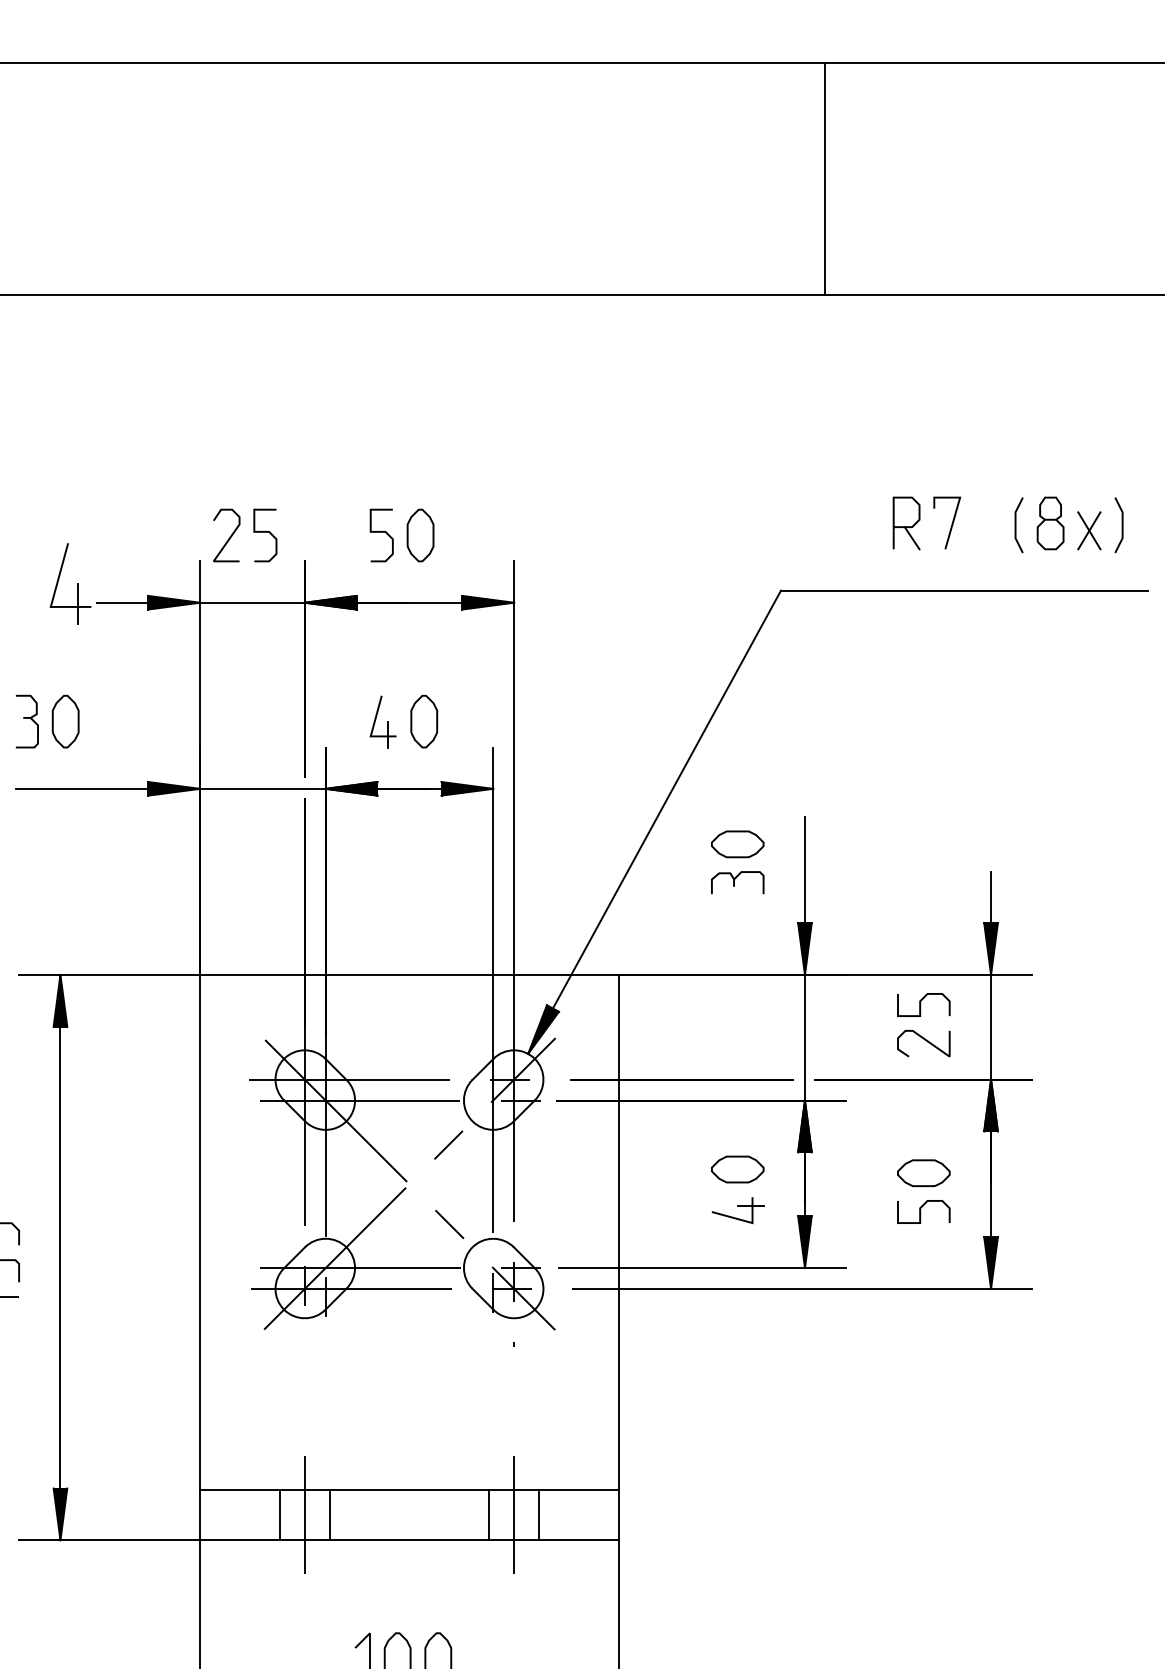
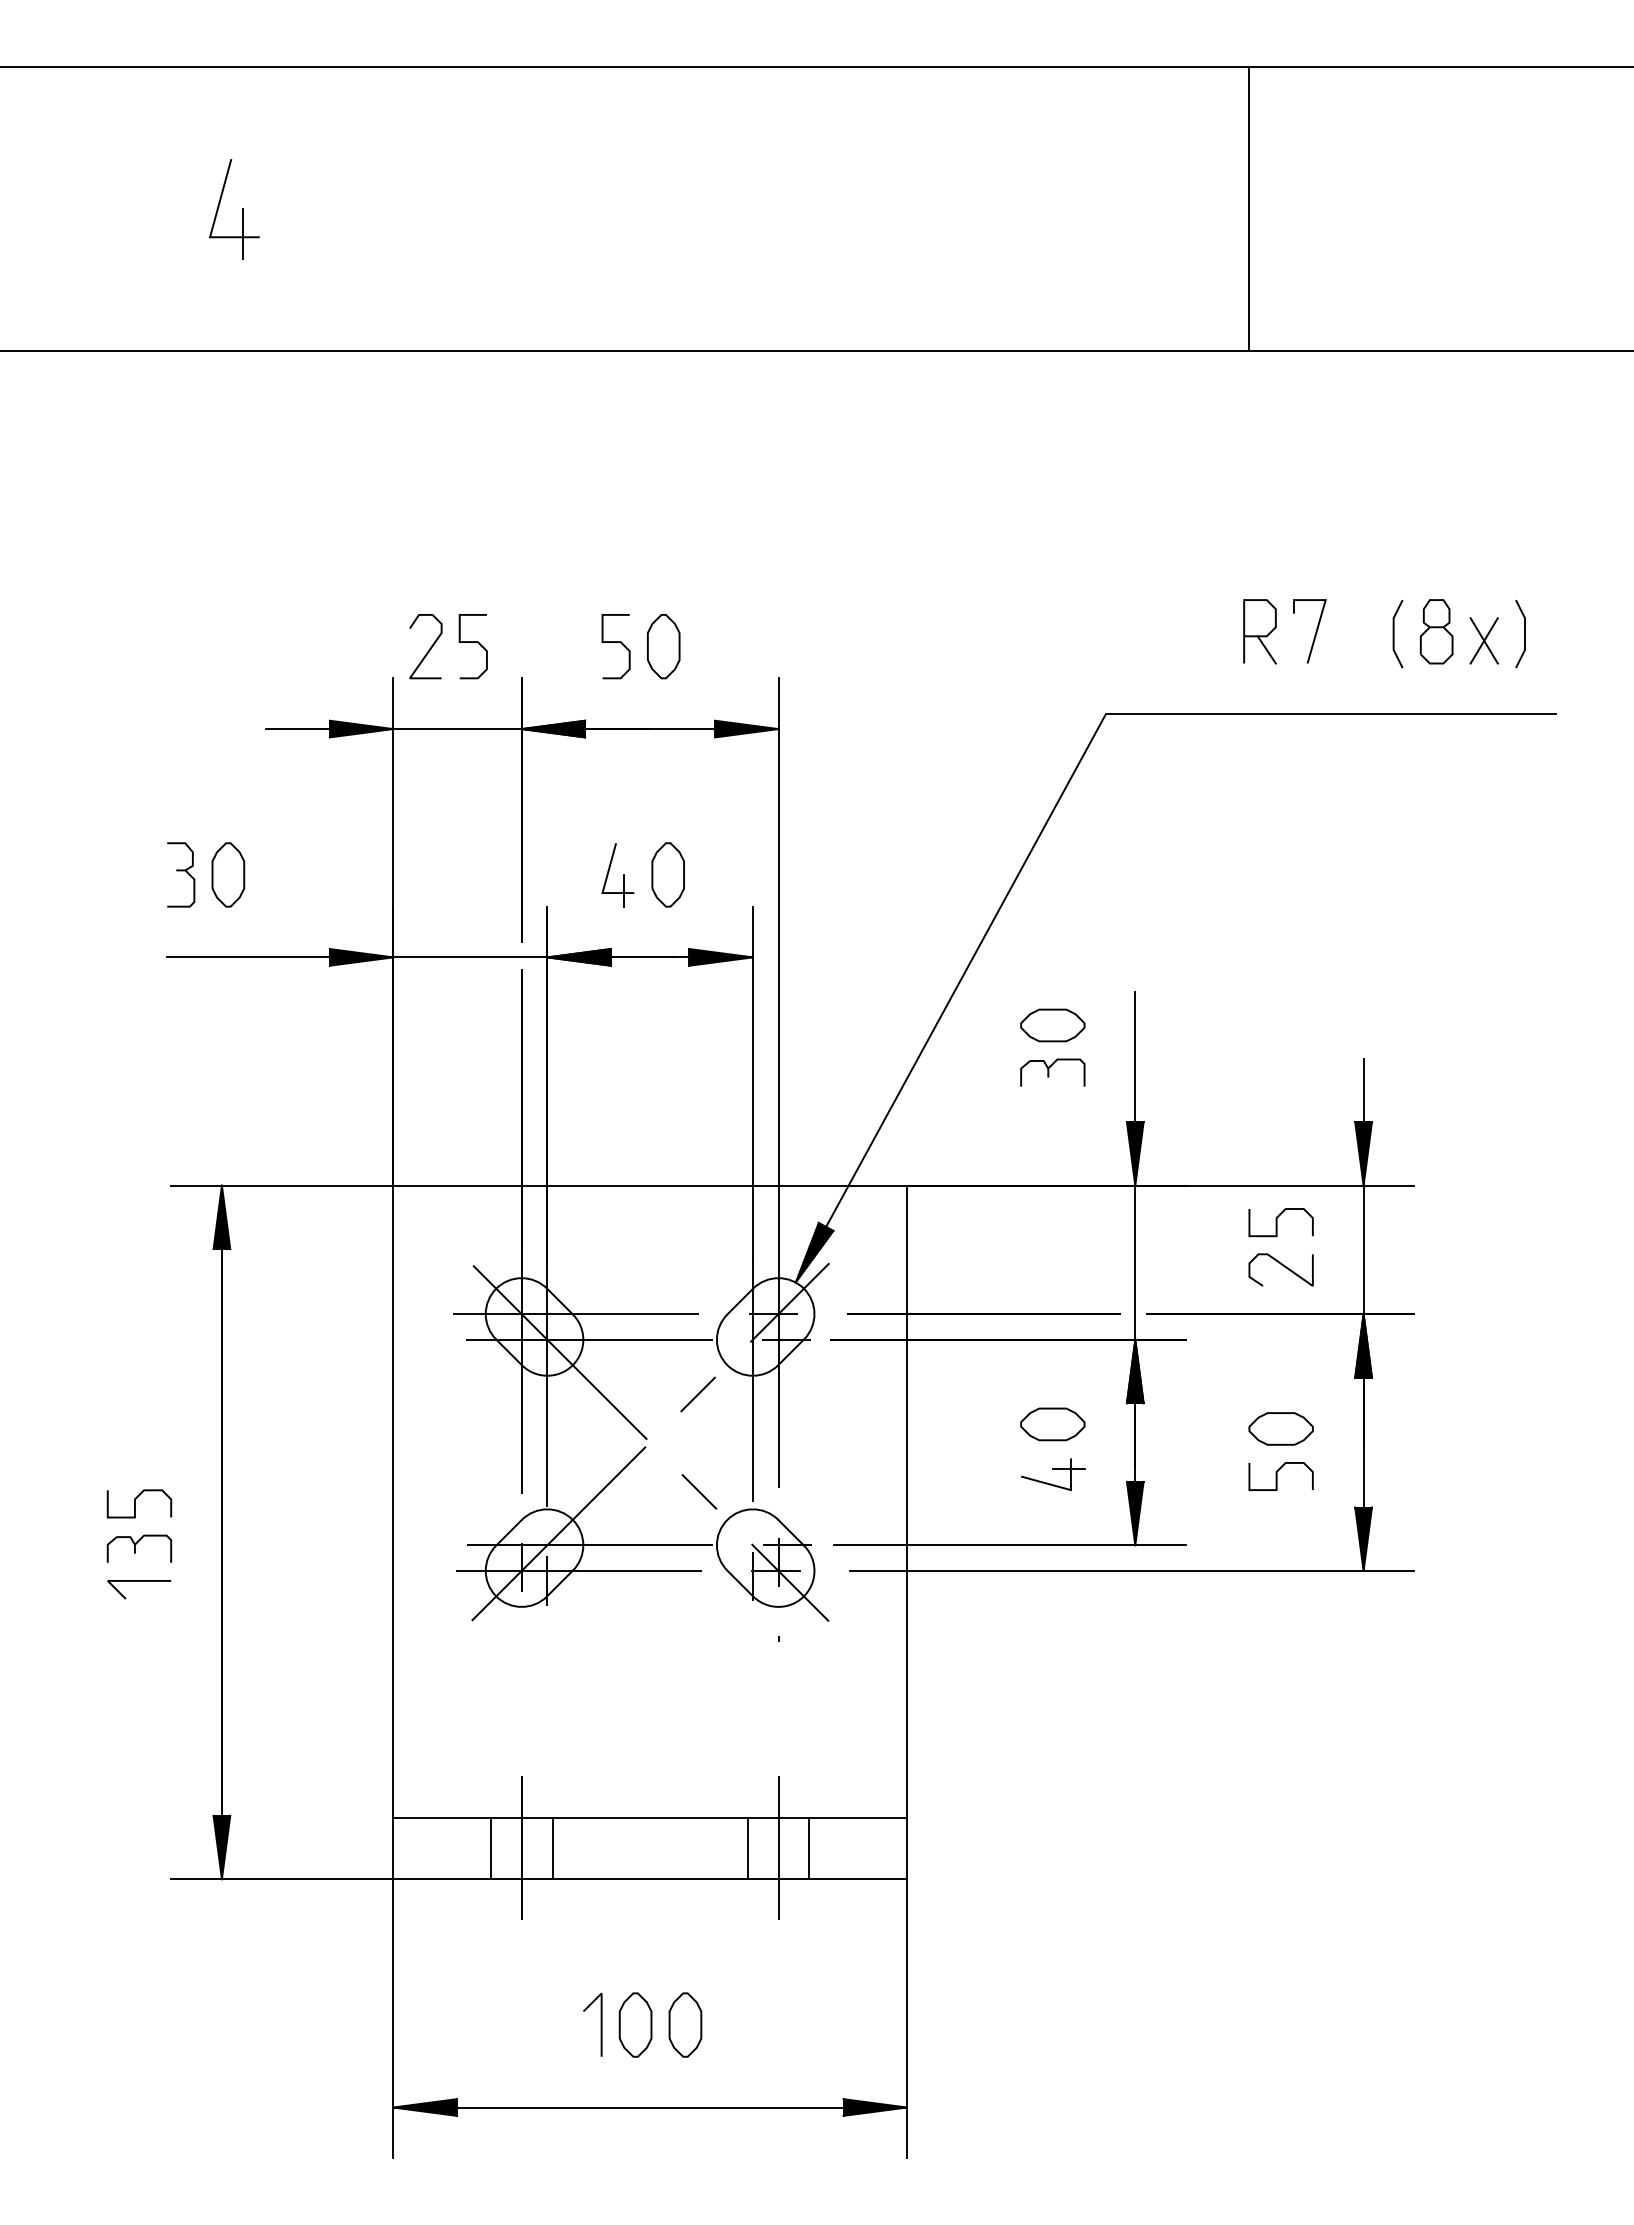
line: (824, 178) -> (1248, 208), moved
part: (77, 584) -> (242, 209), moved

